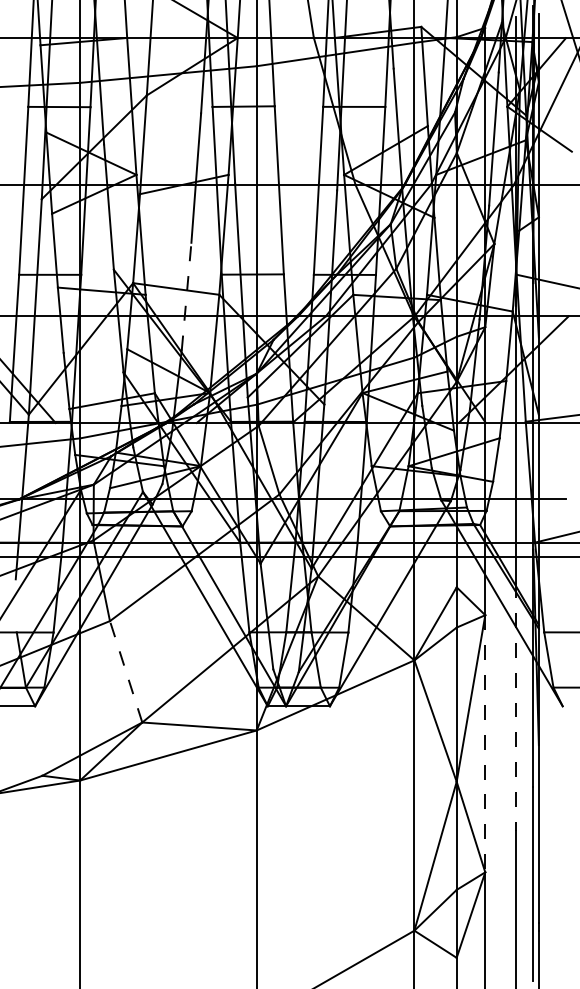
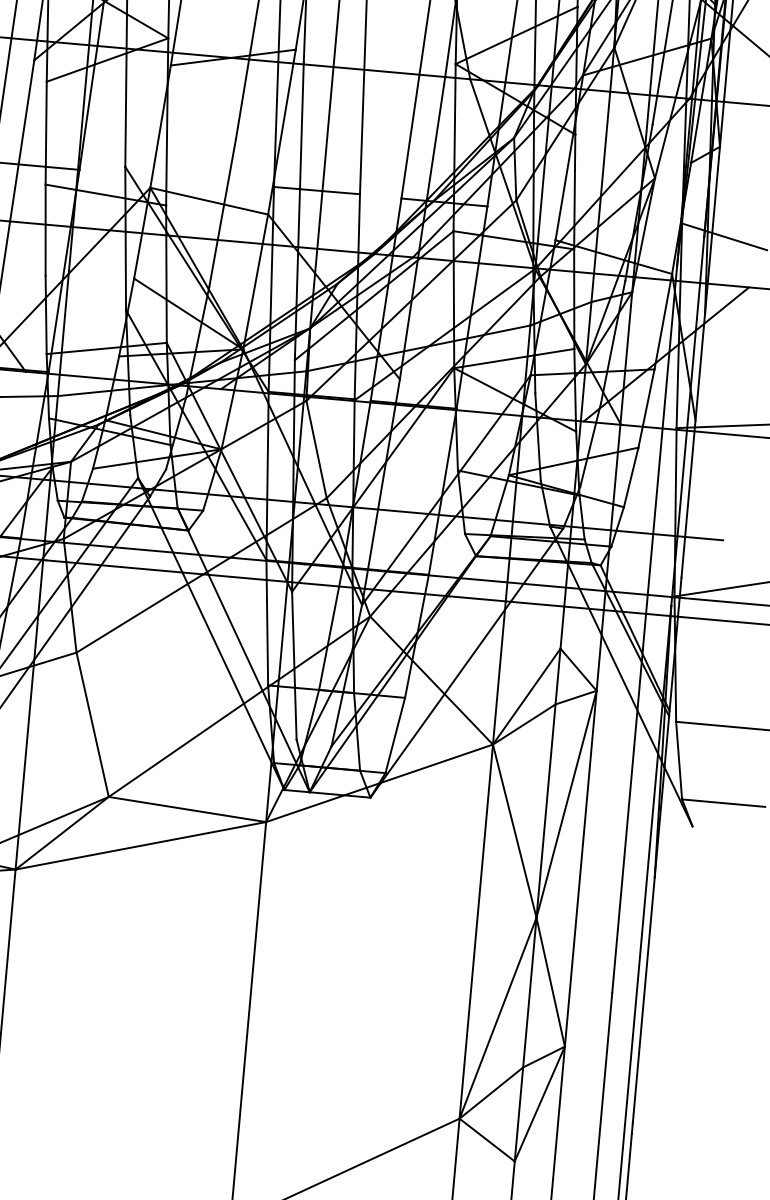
line: (186, 296) -> (222, 212), dashed -> solid
line: (126, 671) -> (93, 724), dashed -> solid
line: (515, 706) -> (627, 820), dashed -> solid
line: (485, 743) -> (581, 868), dashed -> solid

